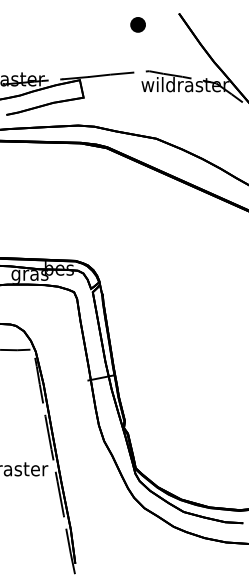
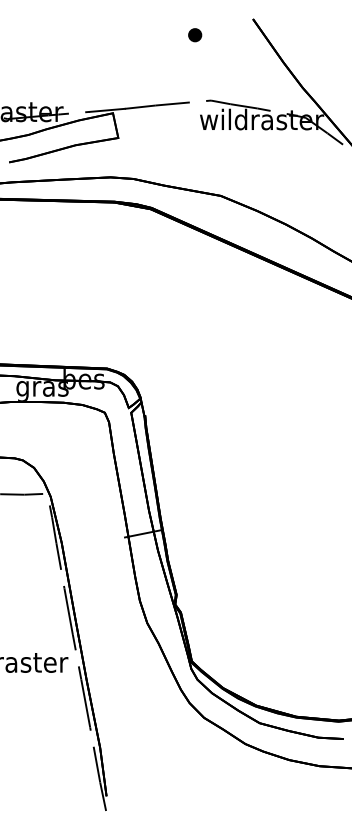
part: (137, 24) -> (194, 34), size x0.62

